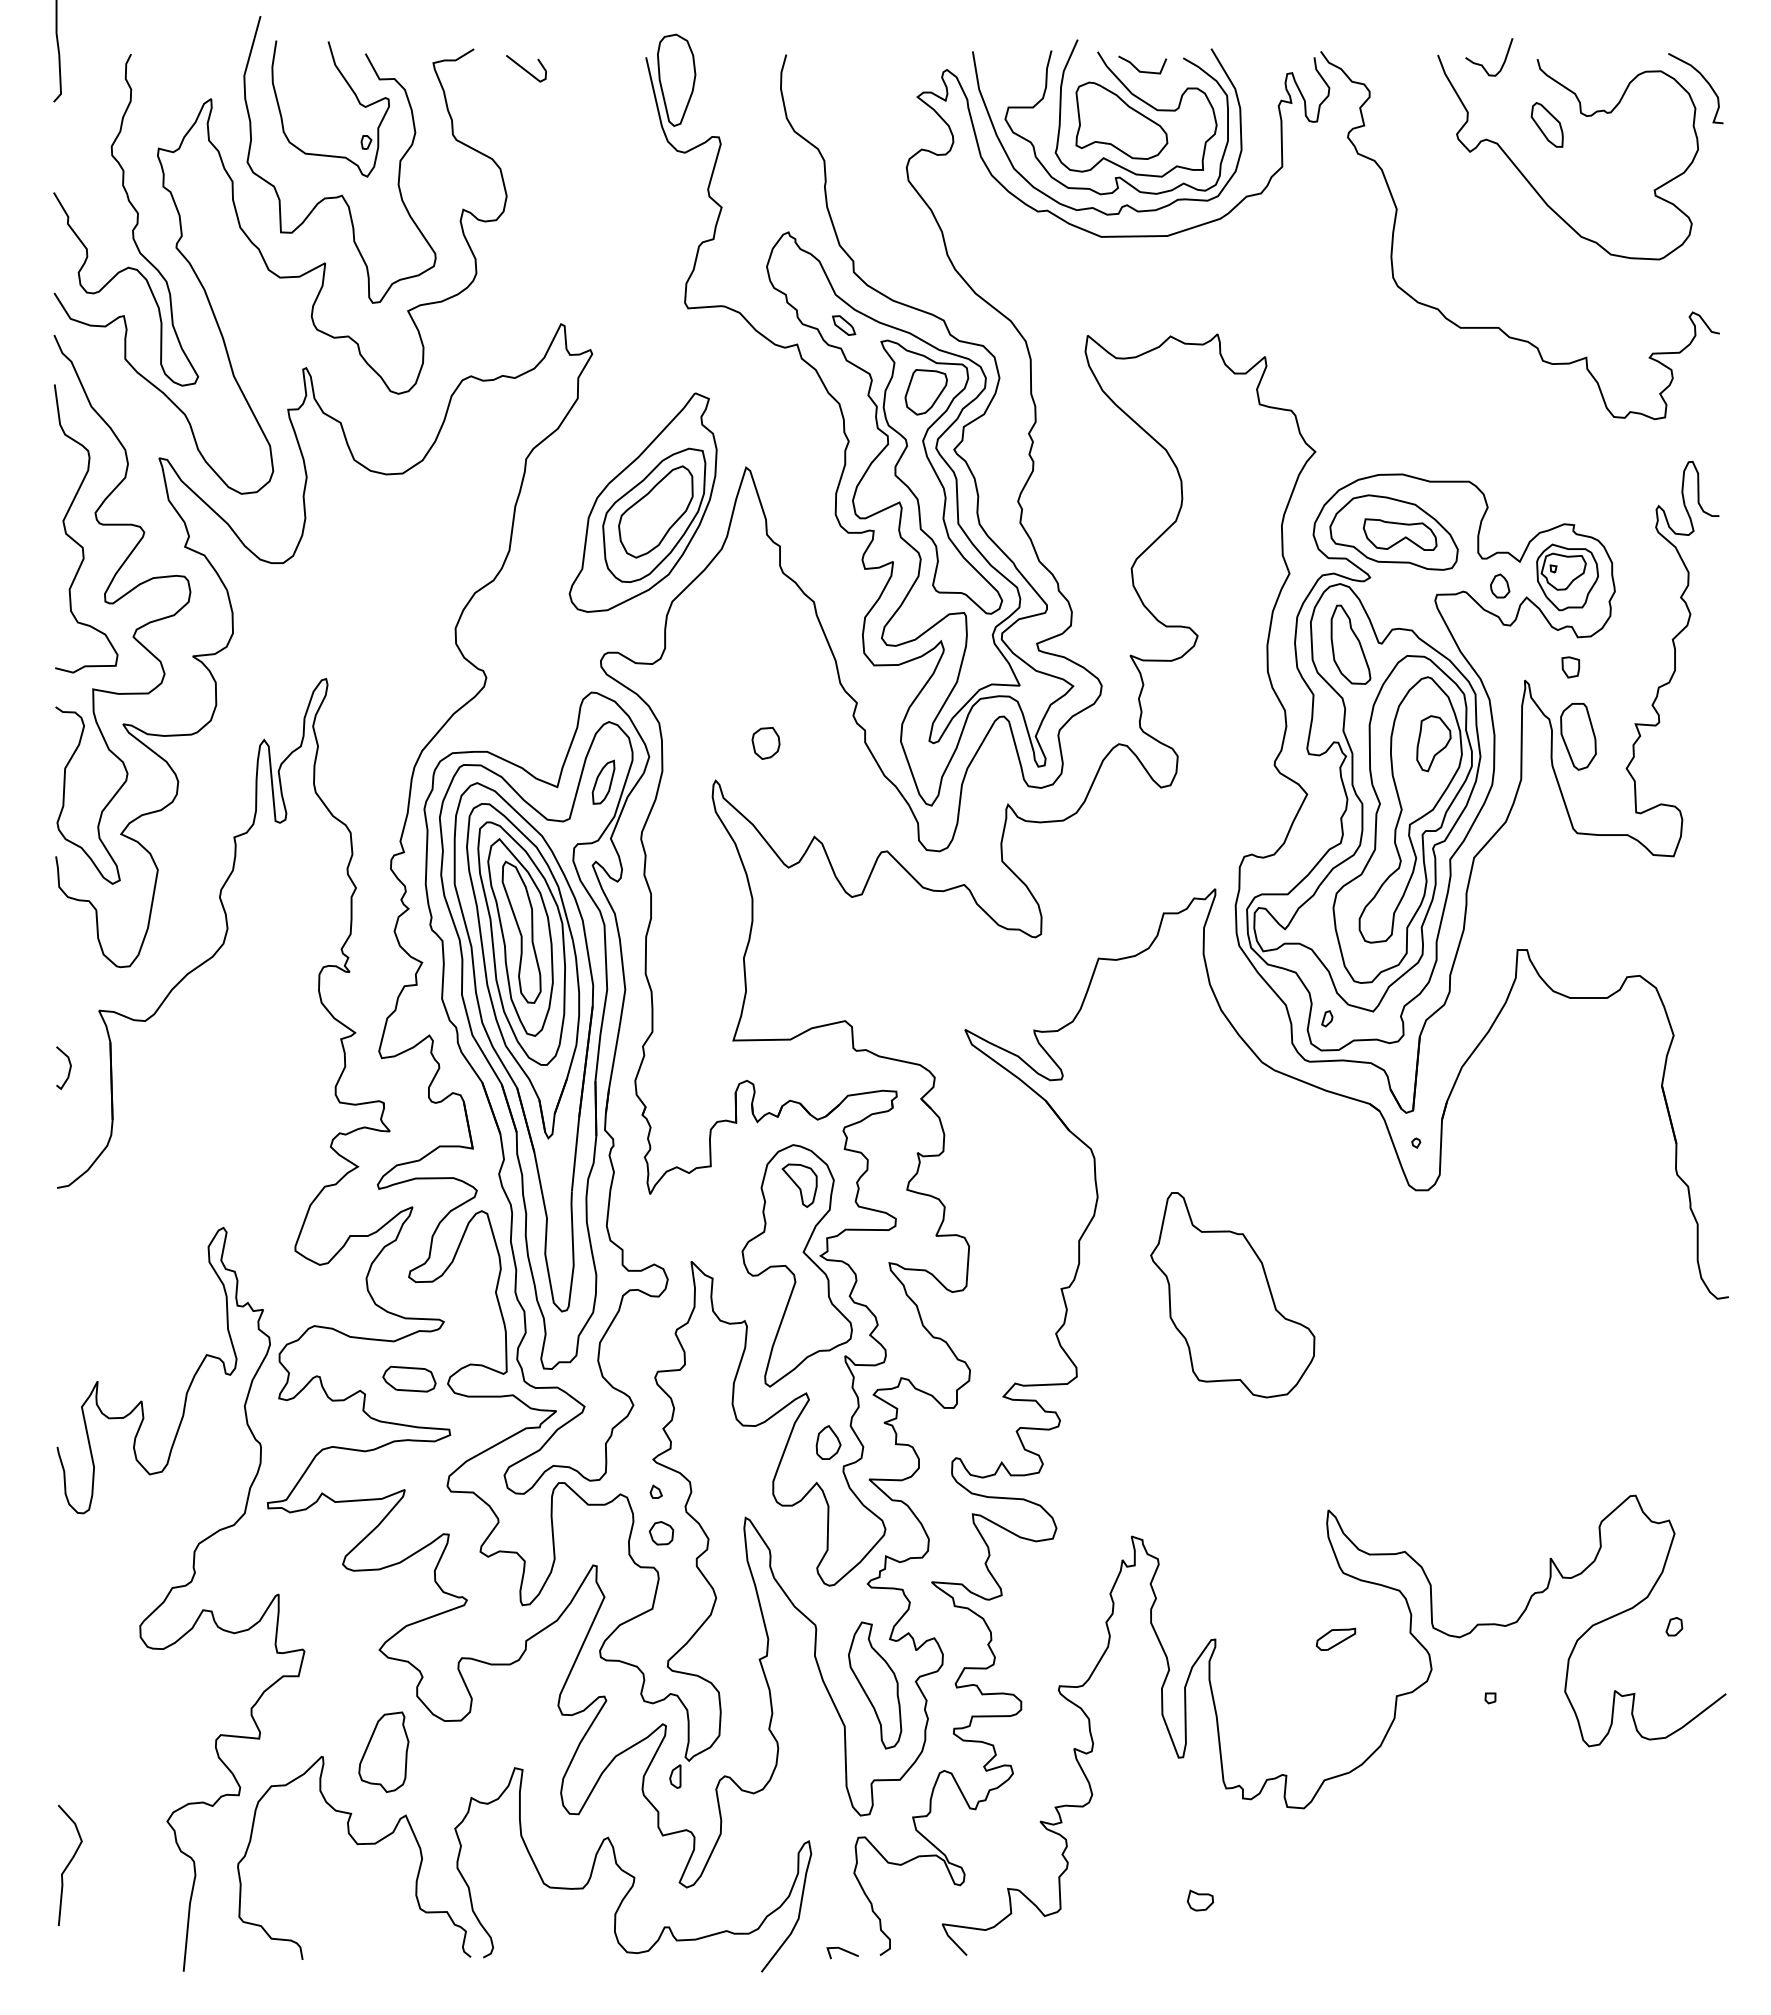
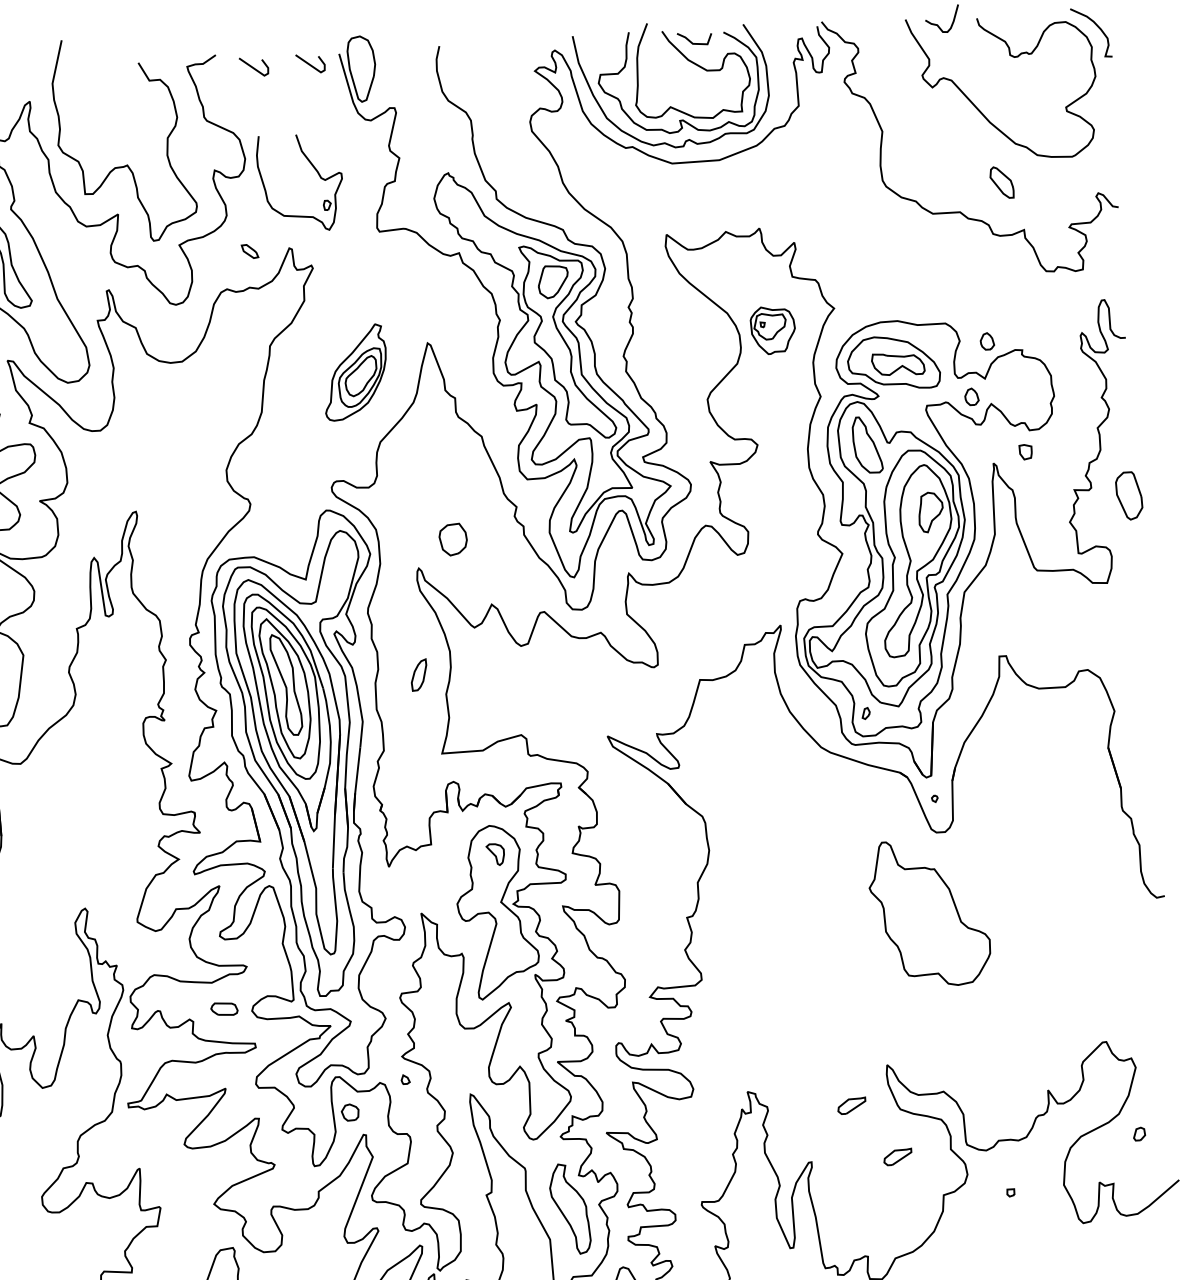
line: (605, 69) -> (310, 64), added
part: (352, 92) -> (315, 170), moved
part: (1121, 120) -> (681, 79), removed
part: (1546, 124) -> (1001, 182), moved
part: (844, 325) -> (250, 251), moved
part: (642, 502) -> (354, 372), size x0.6
part: (1526, 509) -> (987, 341), added
part: (1567, 577) -> (773, 330), moved
part: (1578, 736) -> (1129, 495), moved
part: (765, 743) -> (452, 539), size x1.4
part: (603, 781) -> (419, 674), moved
part: (799, 1185) -> (495, 854), size x0.7
part: (1232, 1295) -> (929, 913), moved
part: (409, 1378) -> (224, 1008), size x0.7
part: (828, 1442) -> (526, 1037), removed
part: (661, 1533) -> (350, 1112), moved
part: (1275, 1563) -> (851, 1105), added

